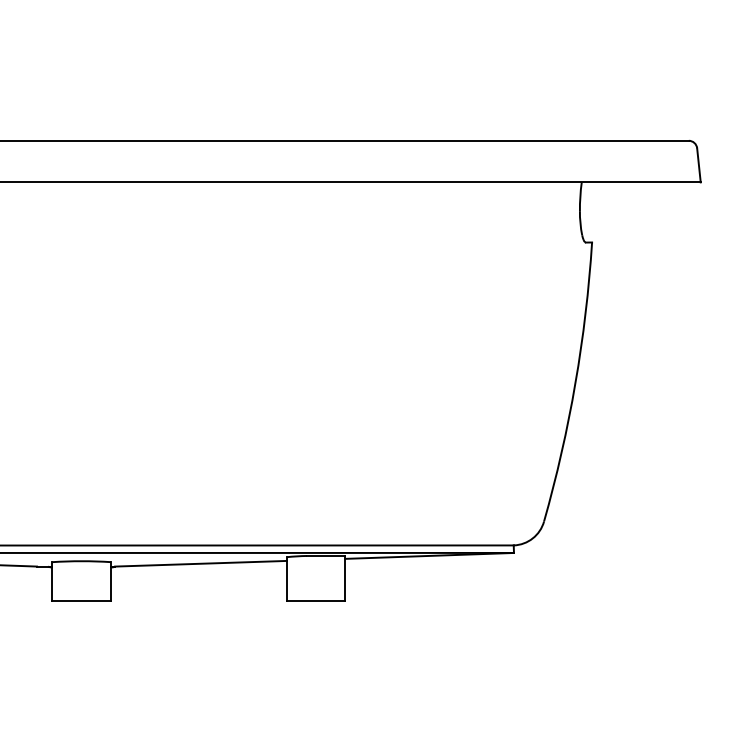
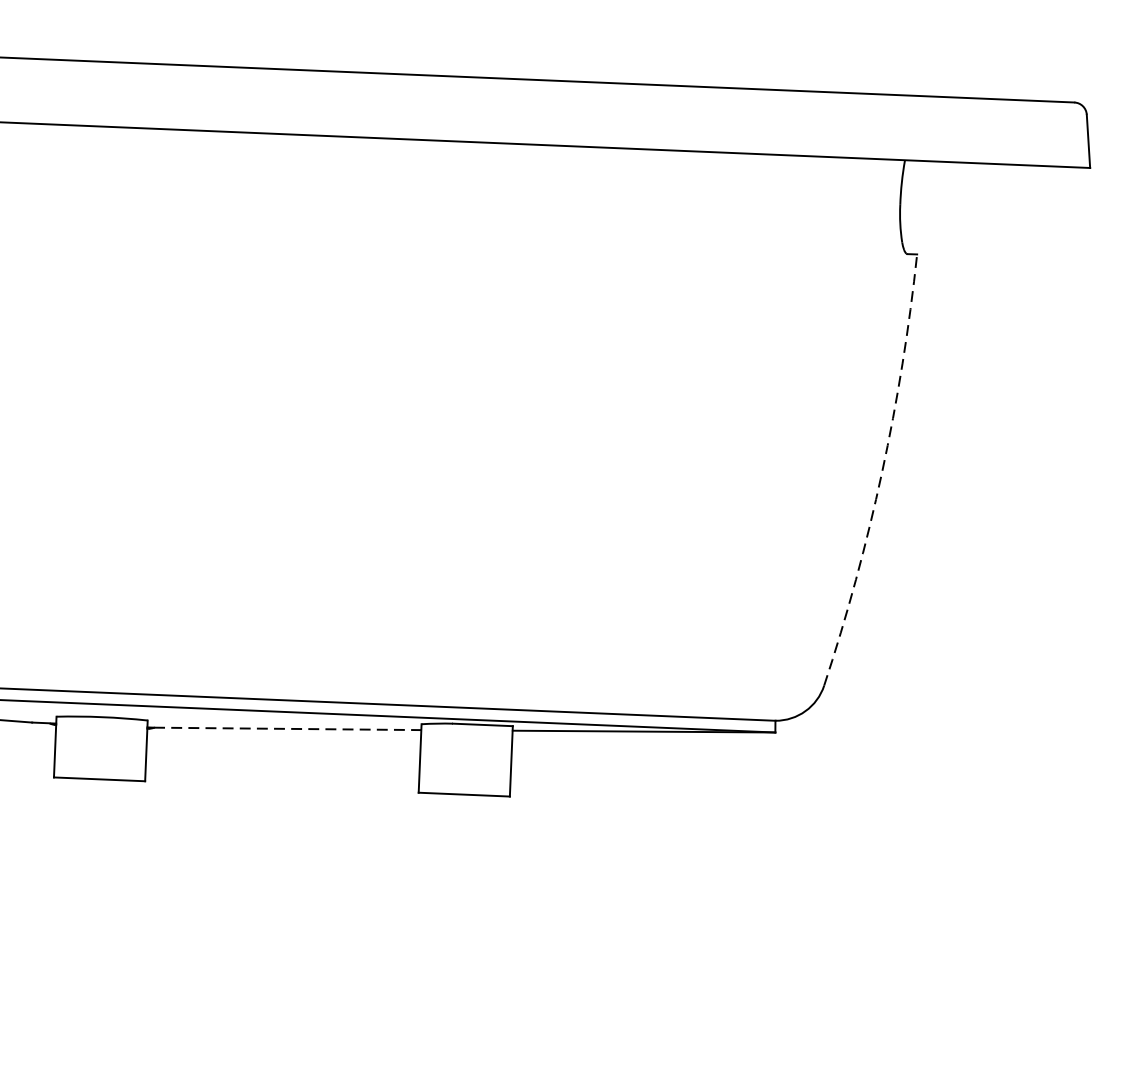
arc: (575, 383) -> (882, 472), solid -> dashed
line: (201, 563) -> (288, 728), solid -> dashed

